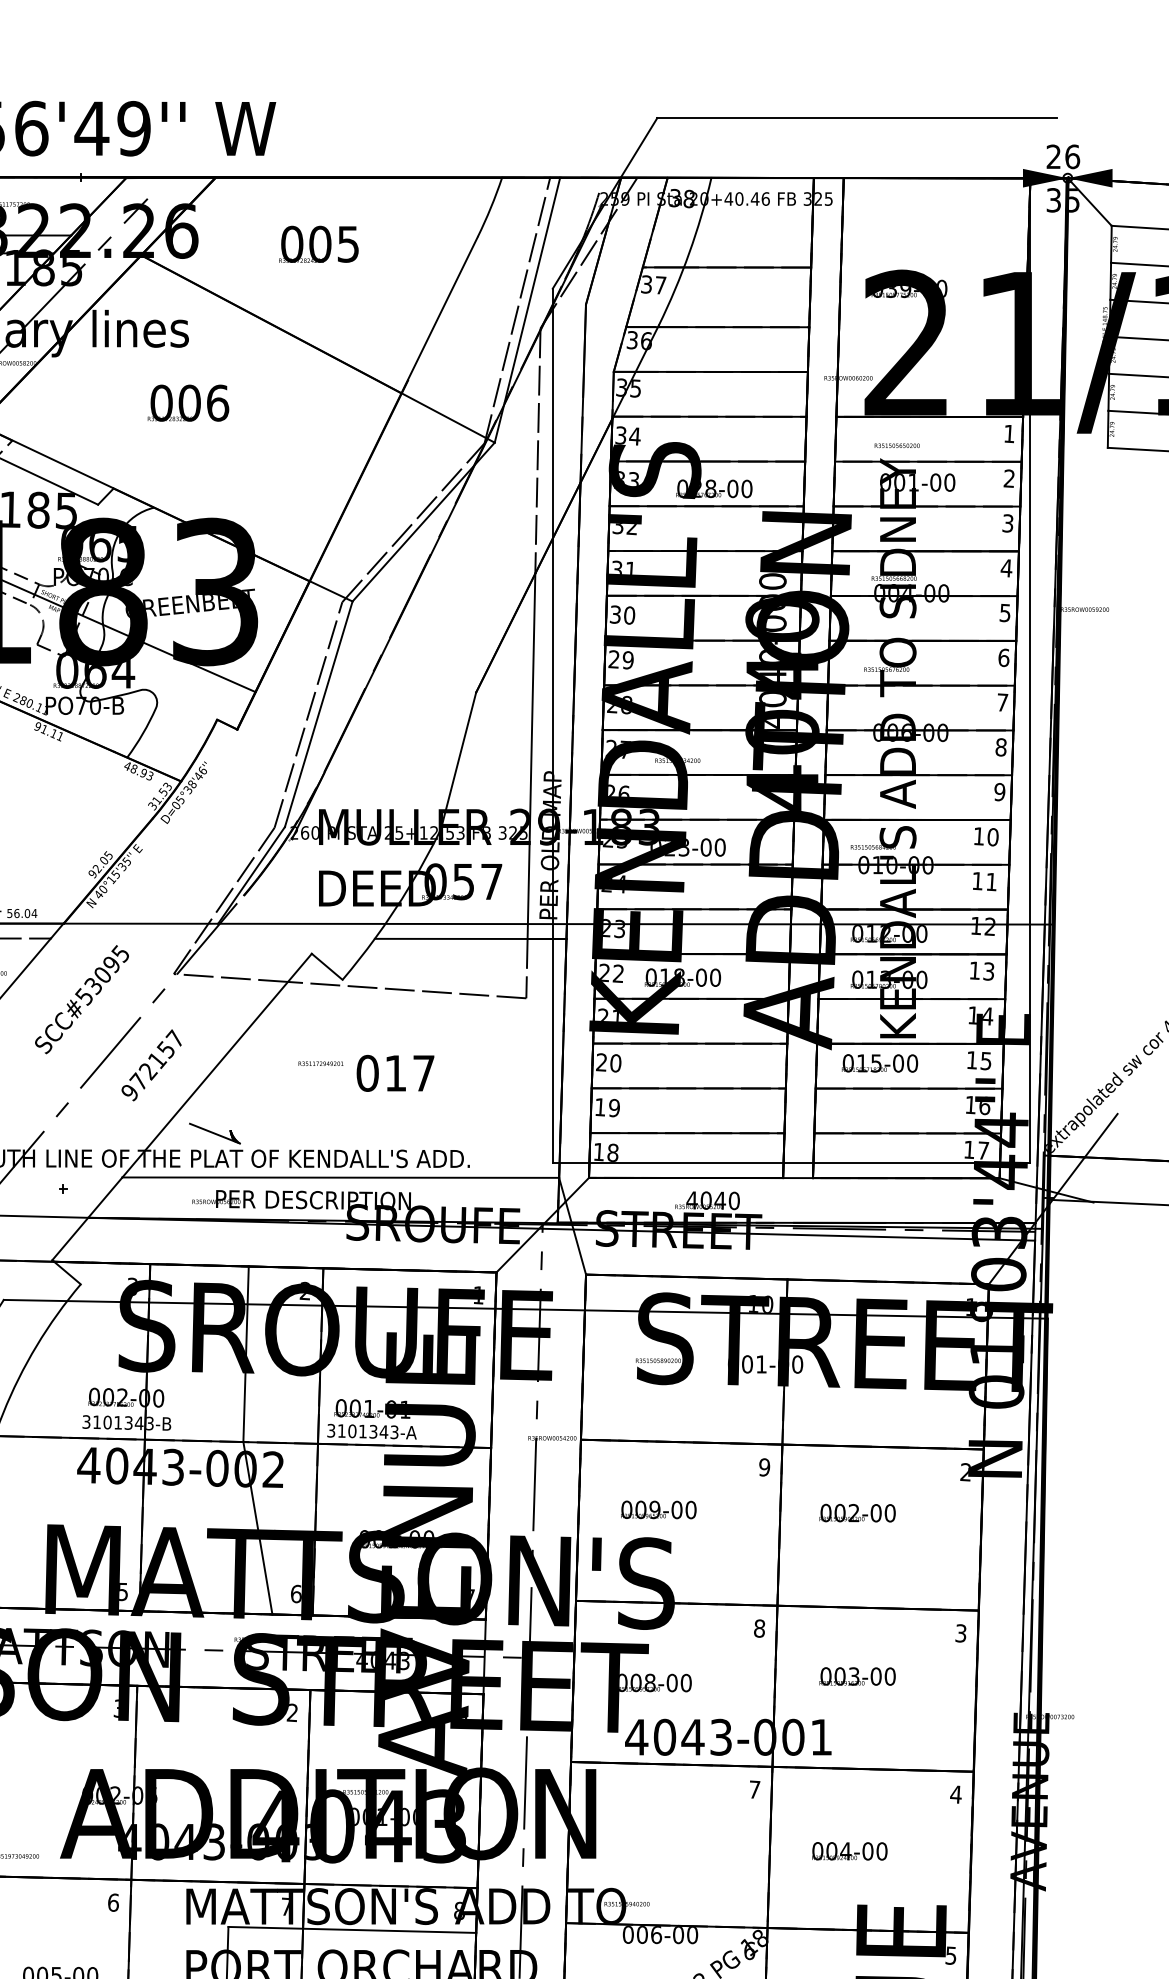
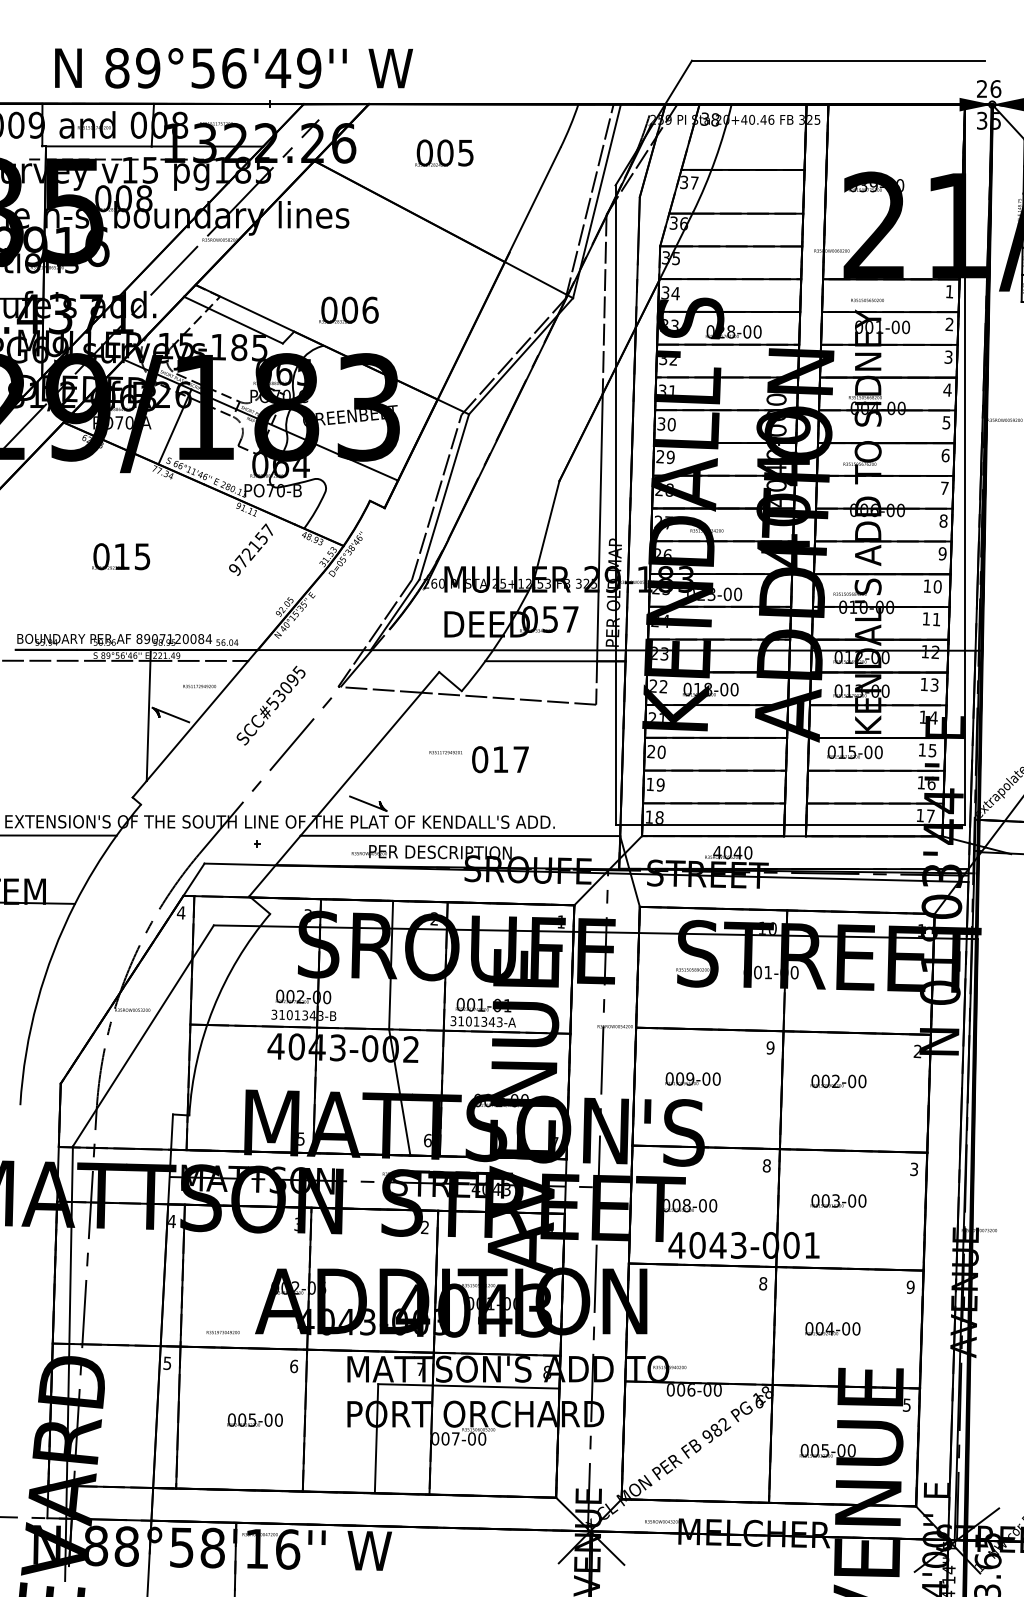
text: (187, 402) -> (348, 309), moved
text: (150, 1064) -> (250, 549), moved
text: (755, 1789) -> (763, 1283), 7 -> 8
text: (955, 1793) -> (910, 1286), 4 -> 9

